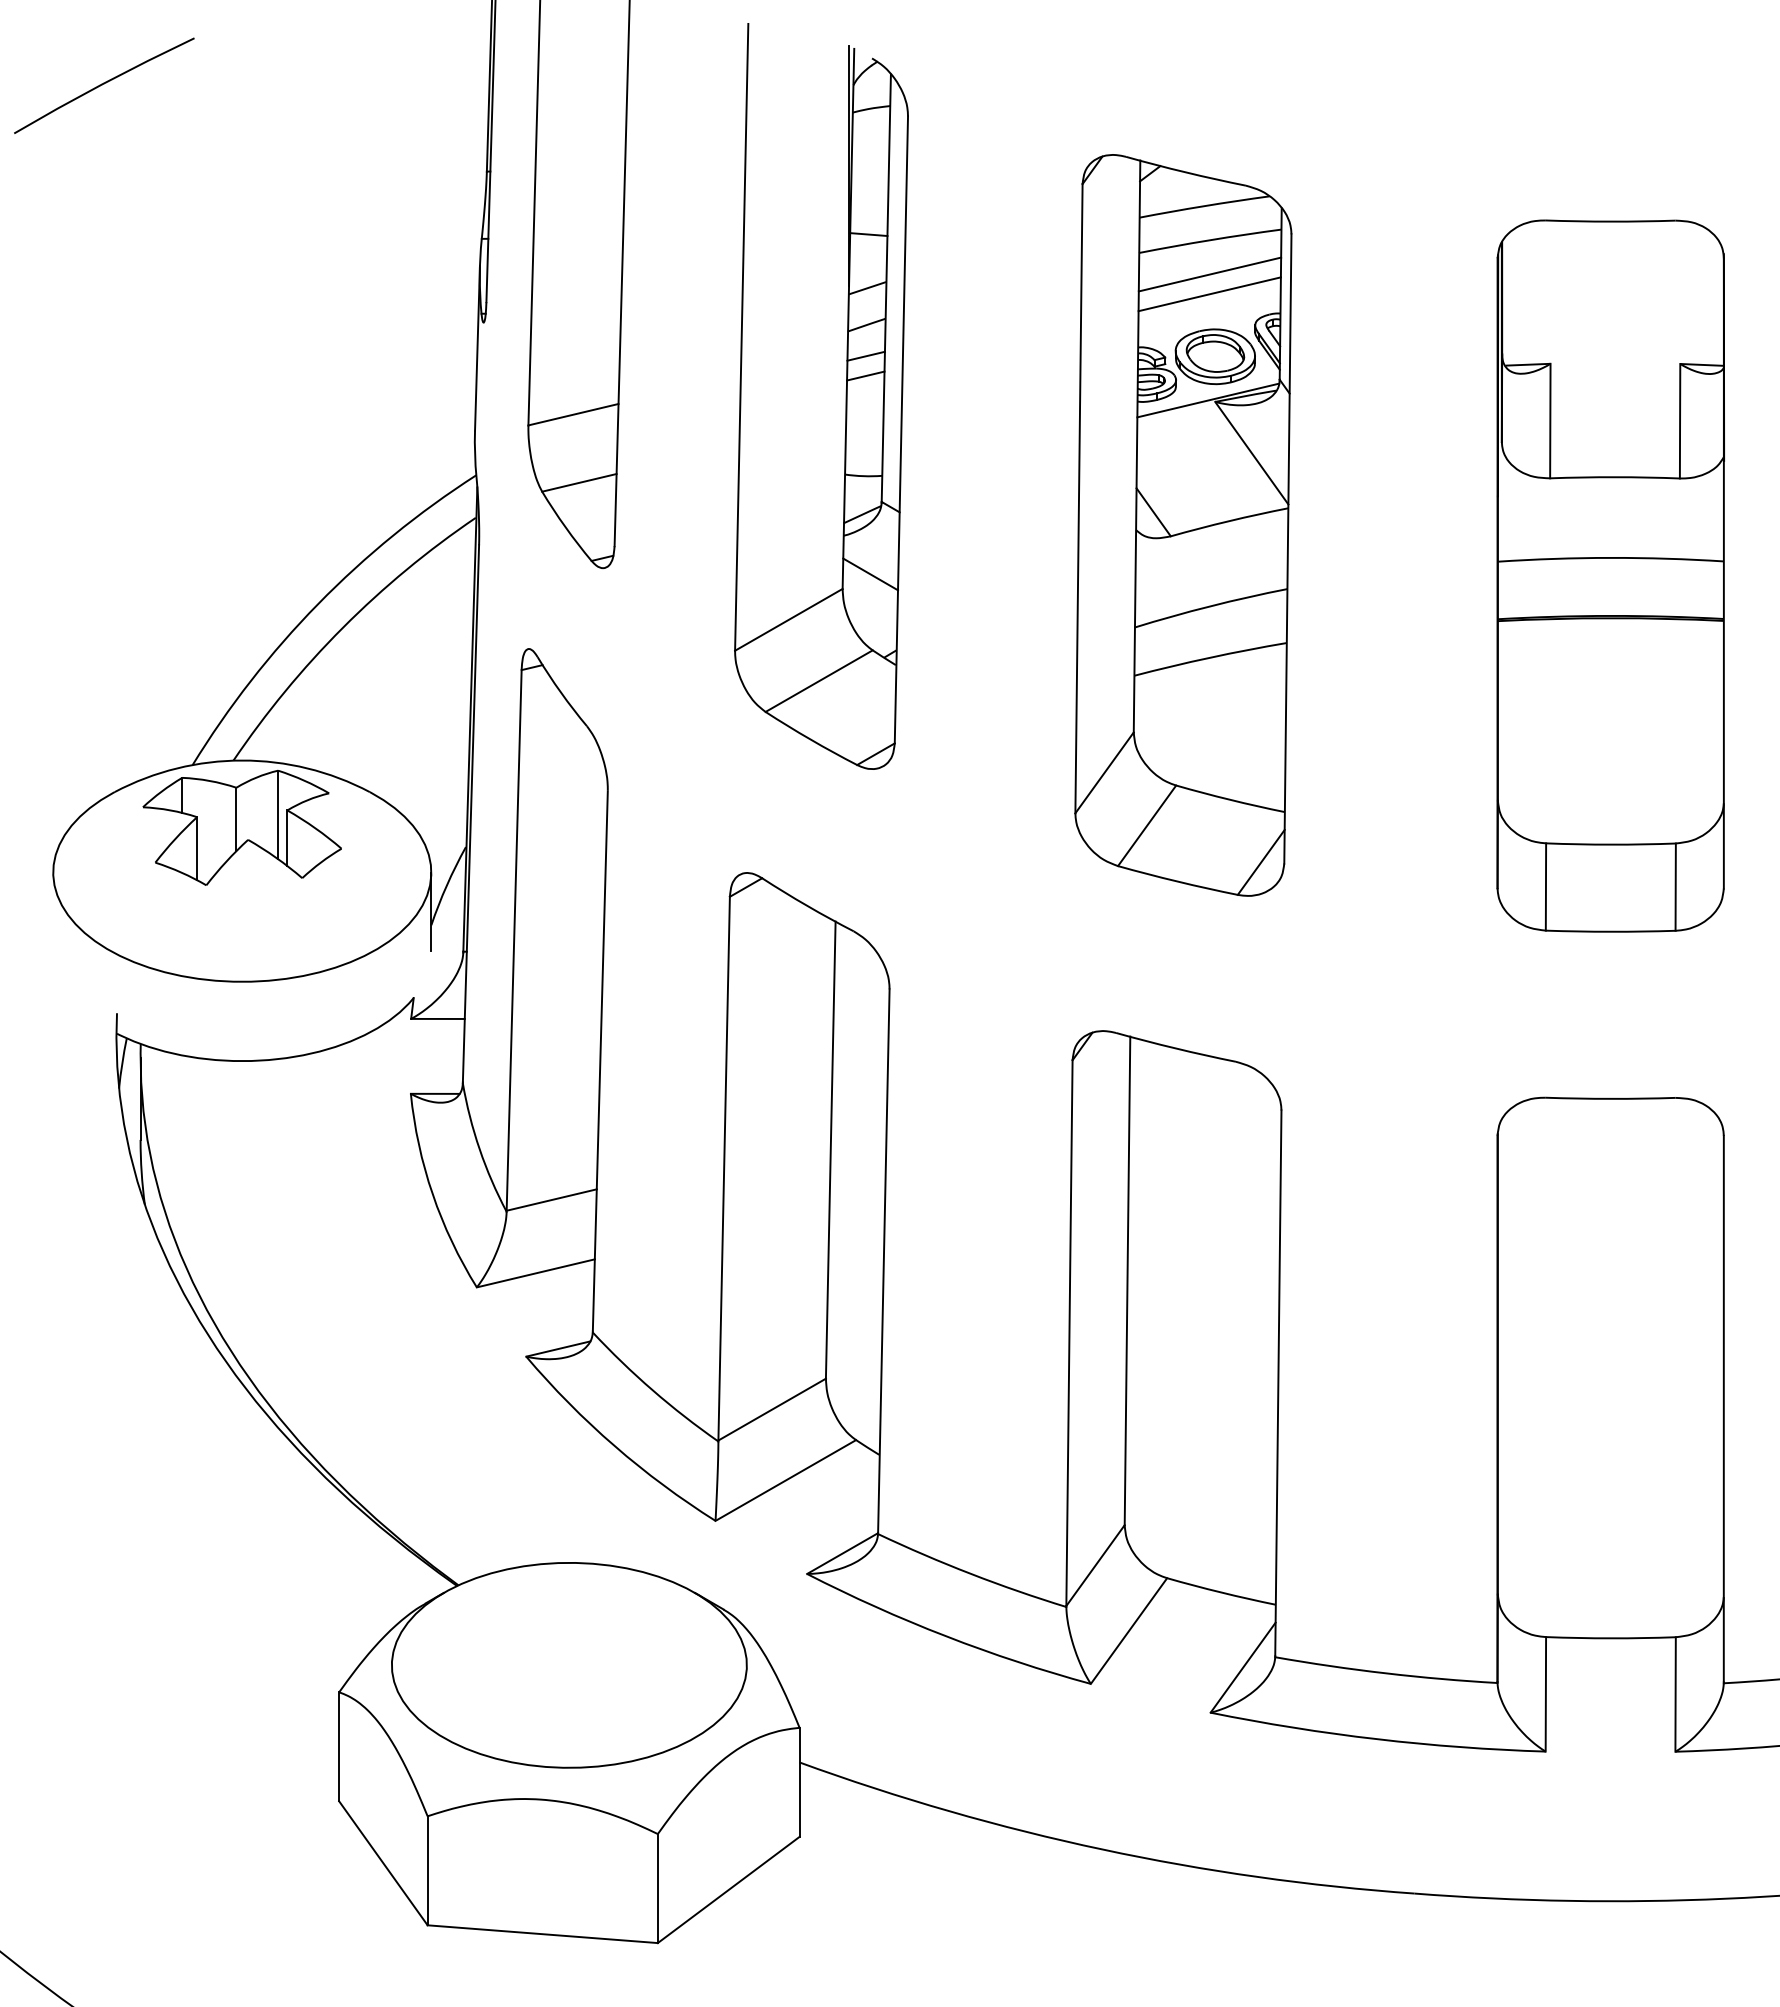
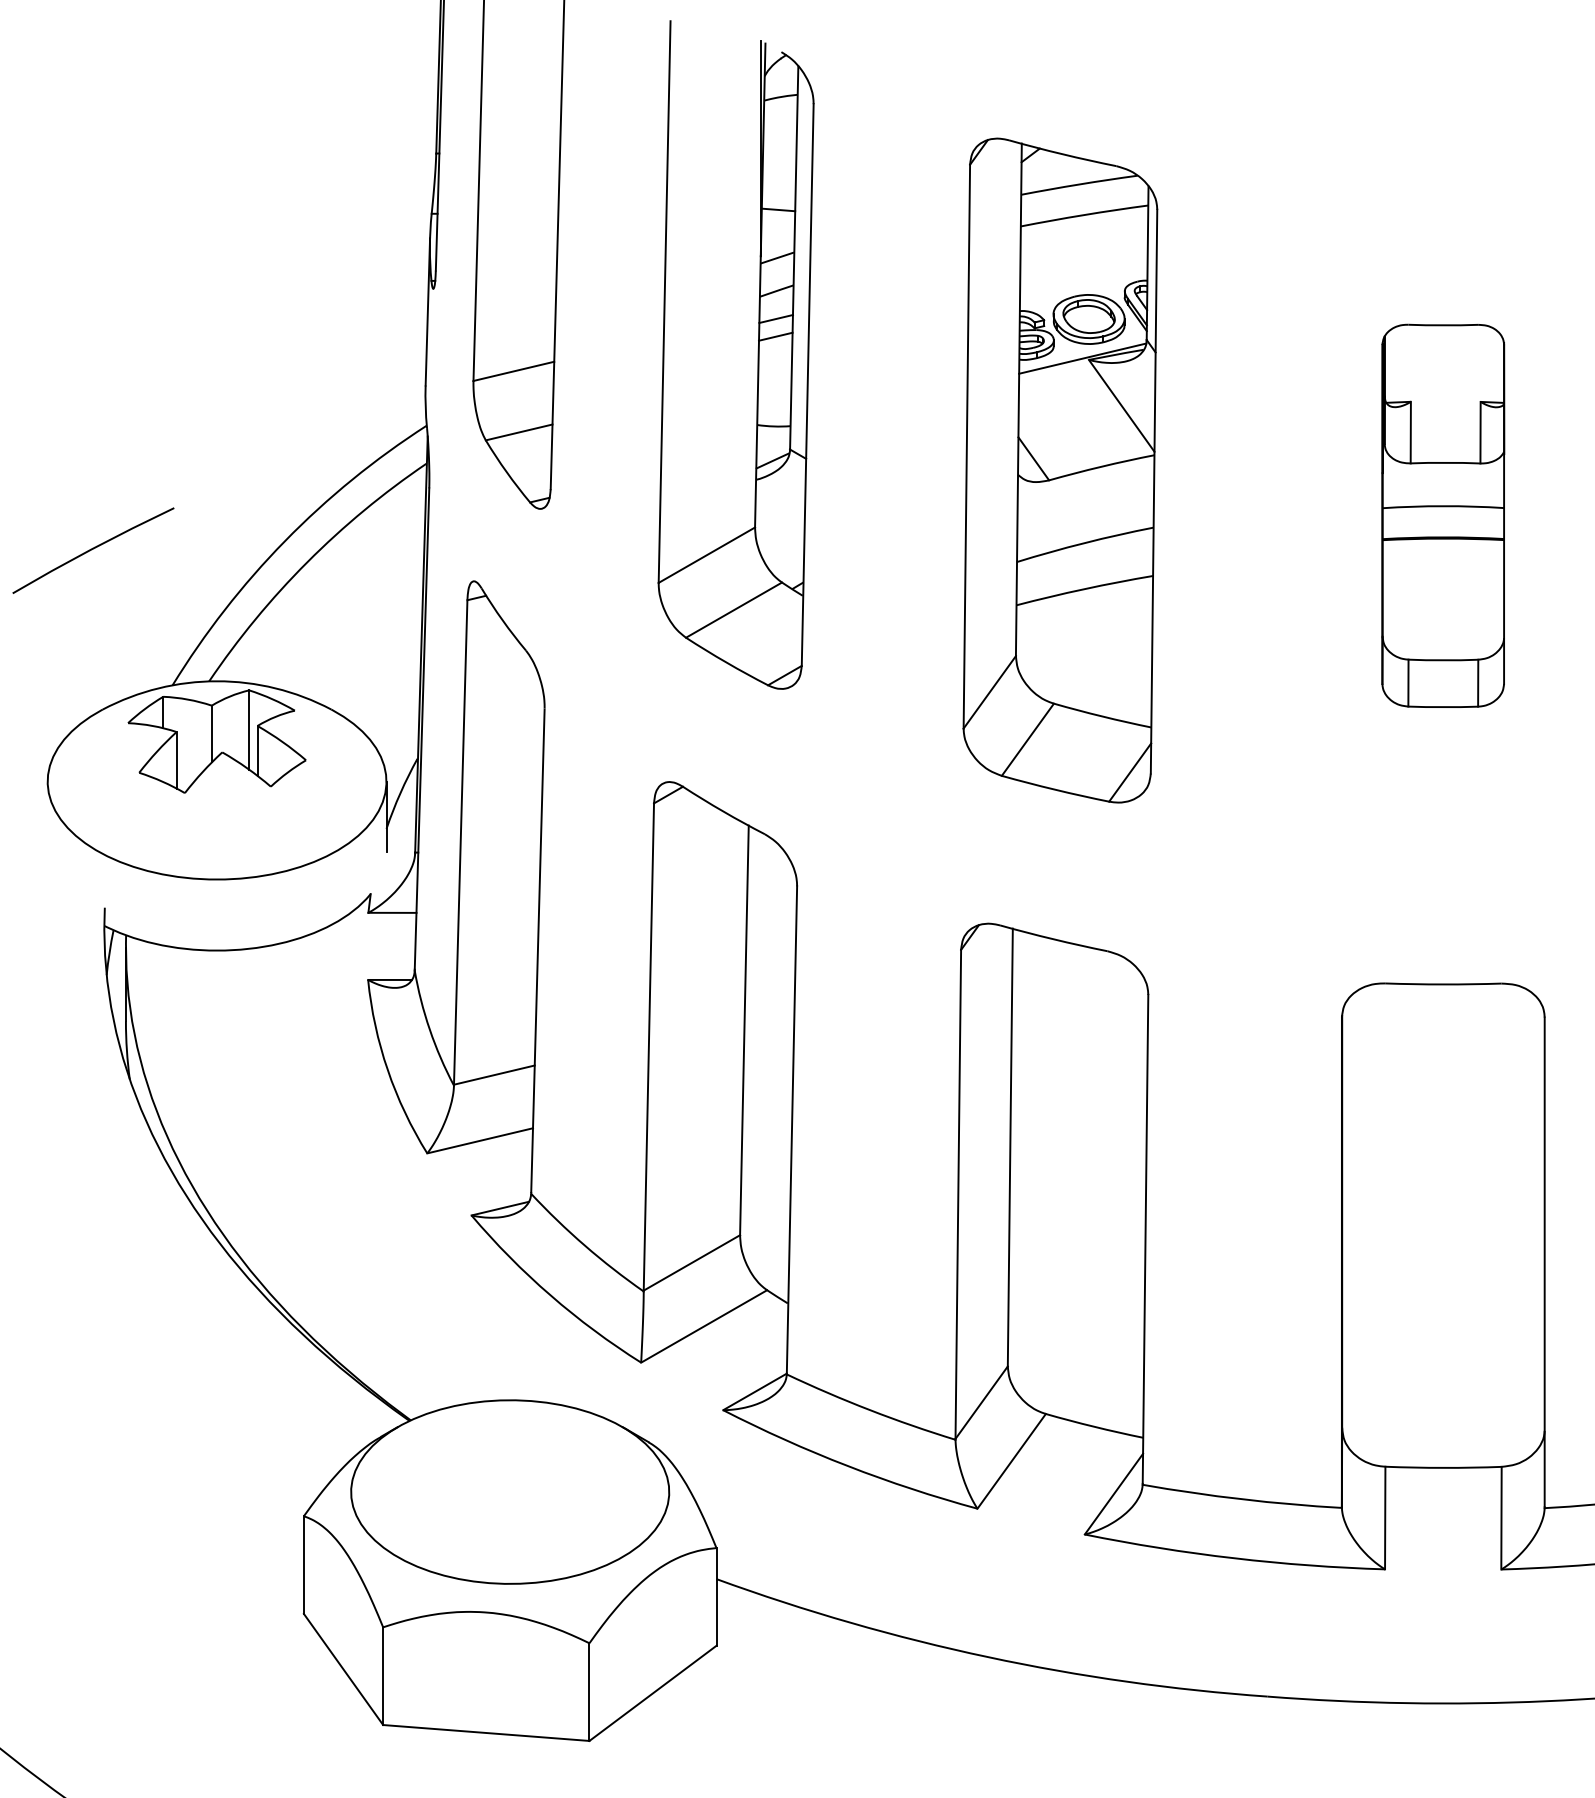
line: (104, 84) -> (93, 549), moved
line: (1209, 274) -> (1083, 245), removed
line: (1209, 294) -> (1083, 263), removed
line: (870, 574) -> (780, 514), removed
part: (1610, 575) -> (1443, 515), size x0.6

